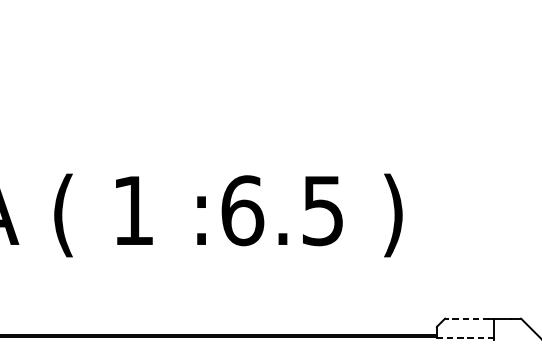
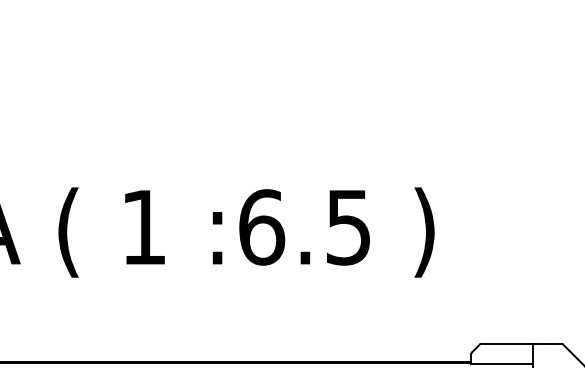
line: (467, 318) -> (504, 343), dashed -> solid
line: (463, 337) -> (500, 364), dashed -> solid

